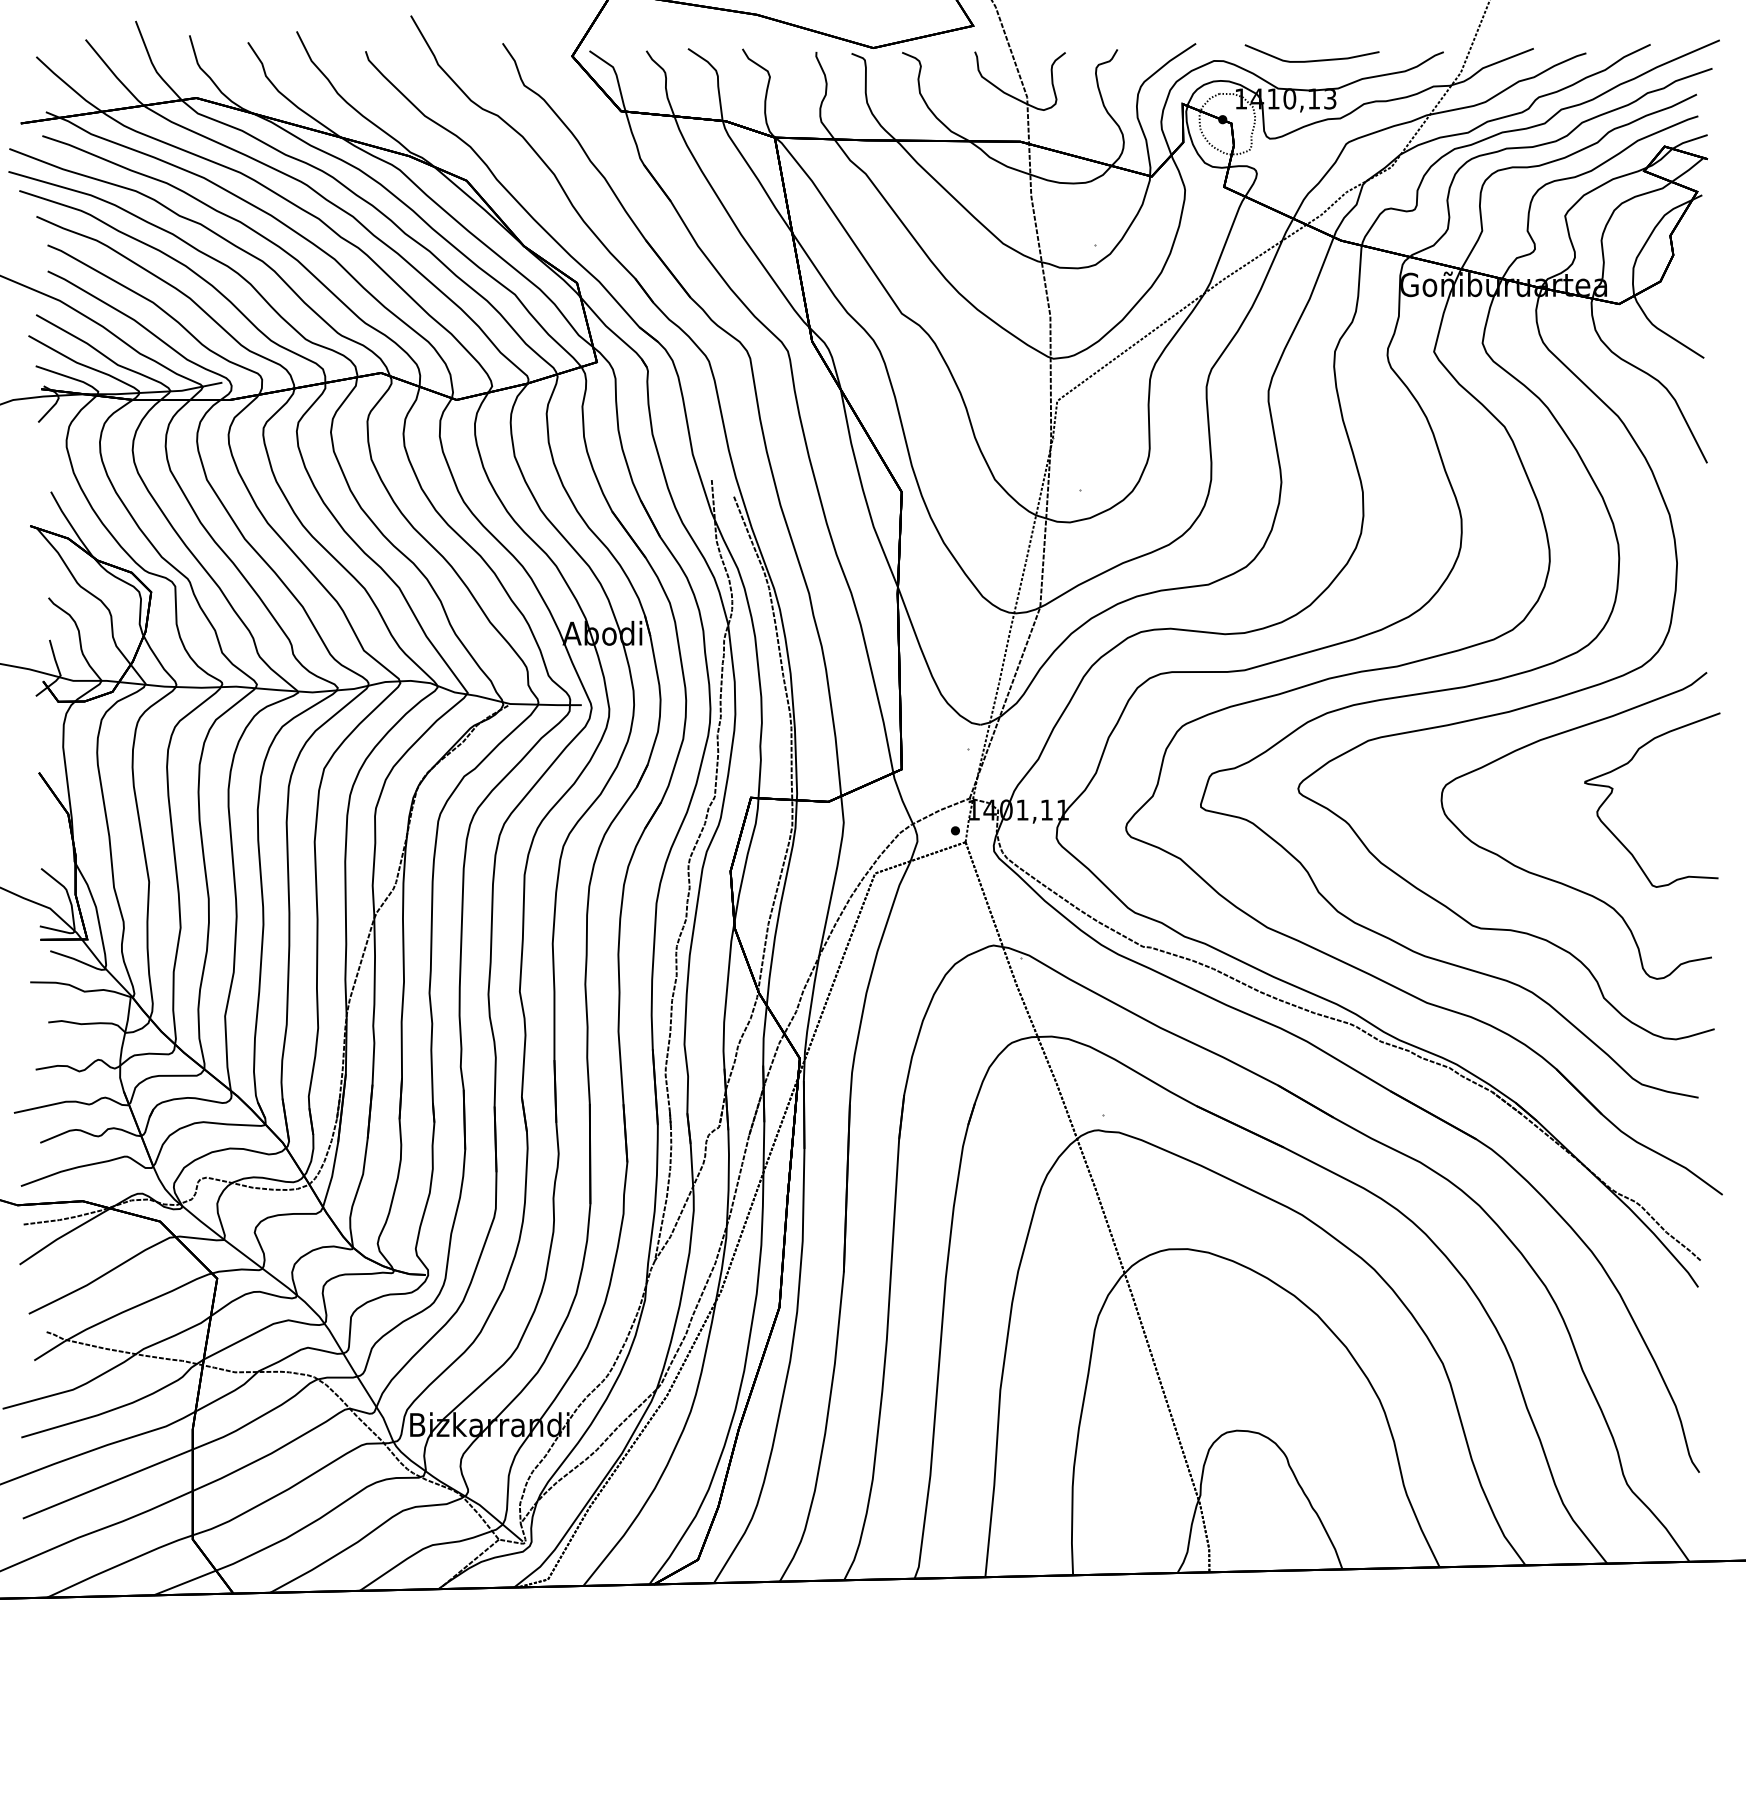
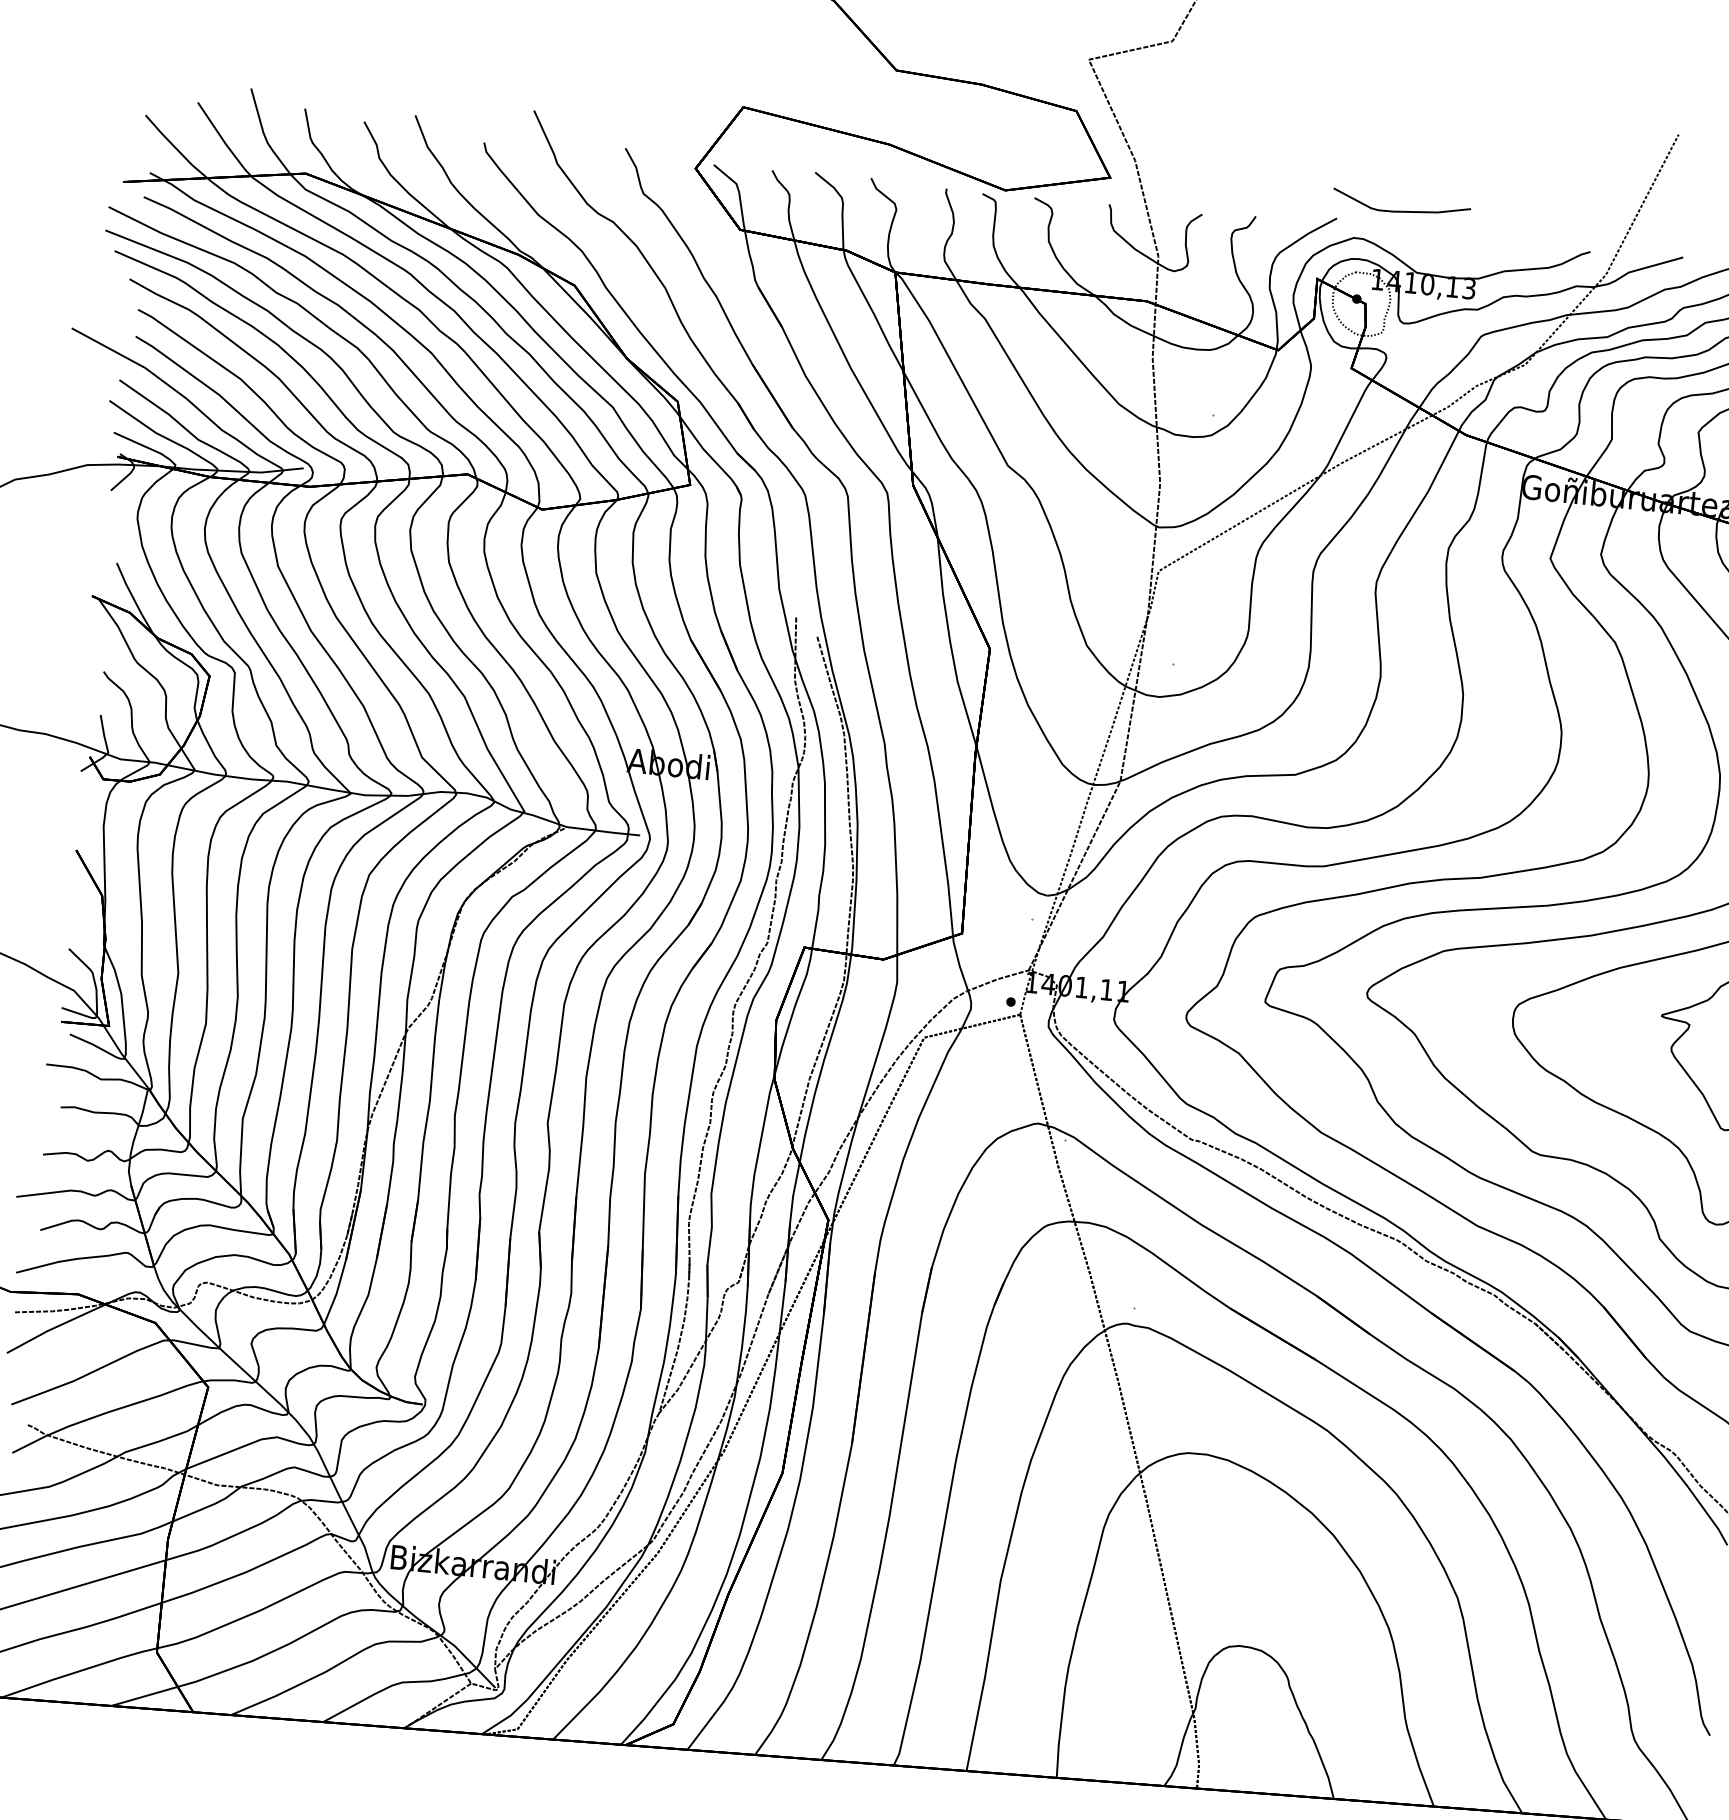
curve: (1311, 60) -> (1400, 210), moved

